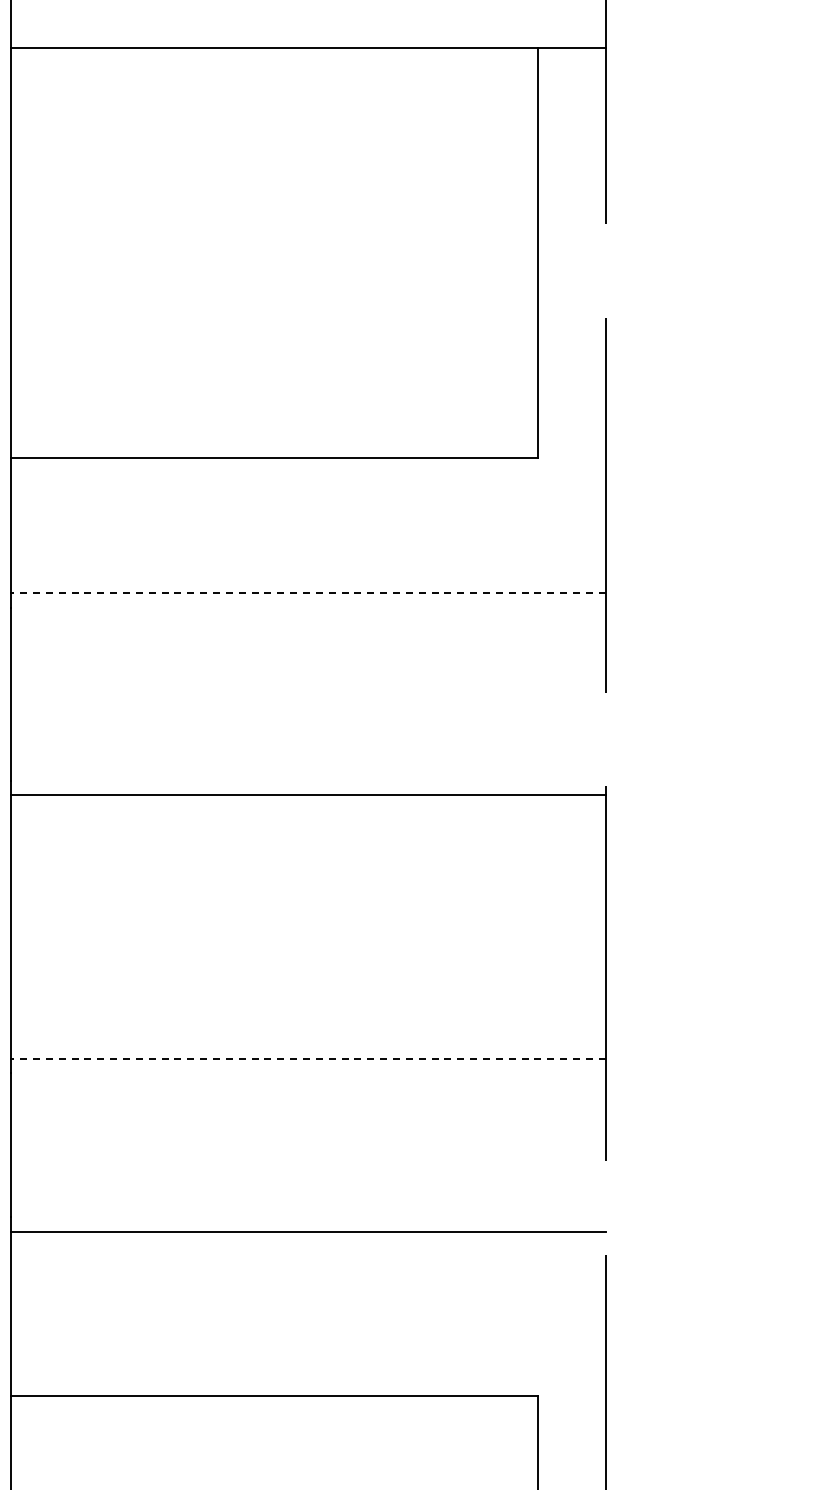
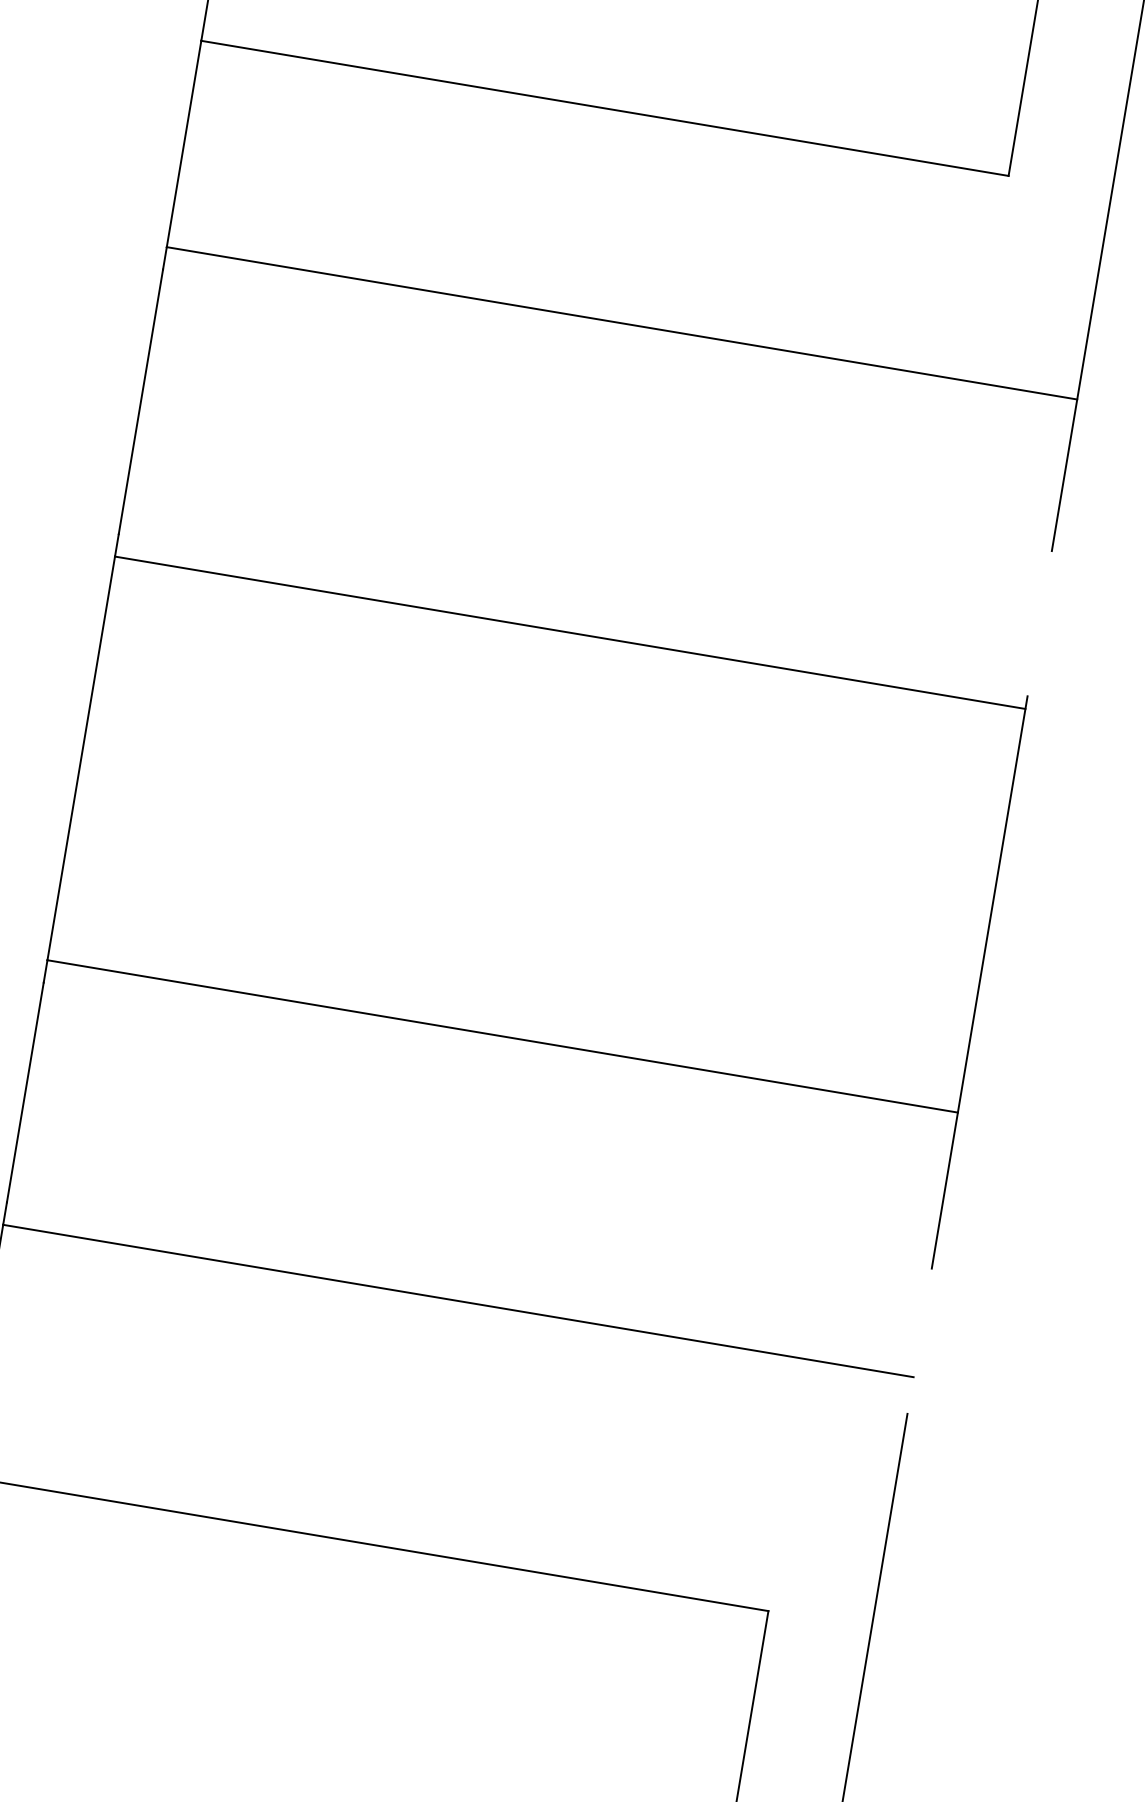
line: (307, 593) -> (620, 323), dashed -> solid
line: (307, 1058) -> (501, 1035), dashed -> solid

